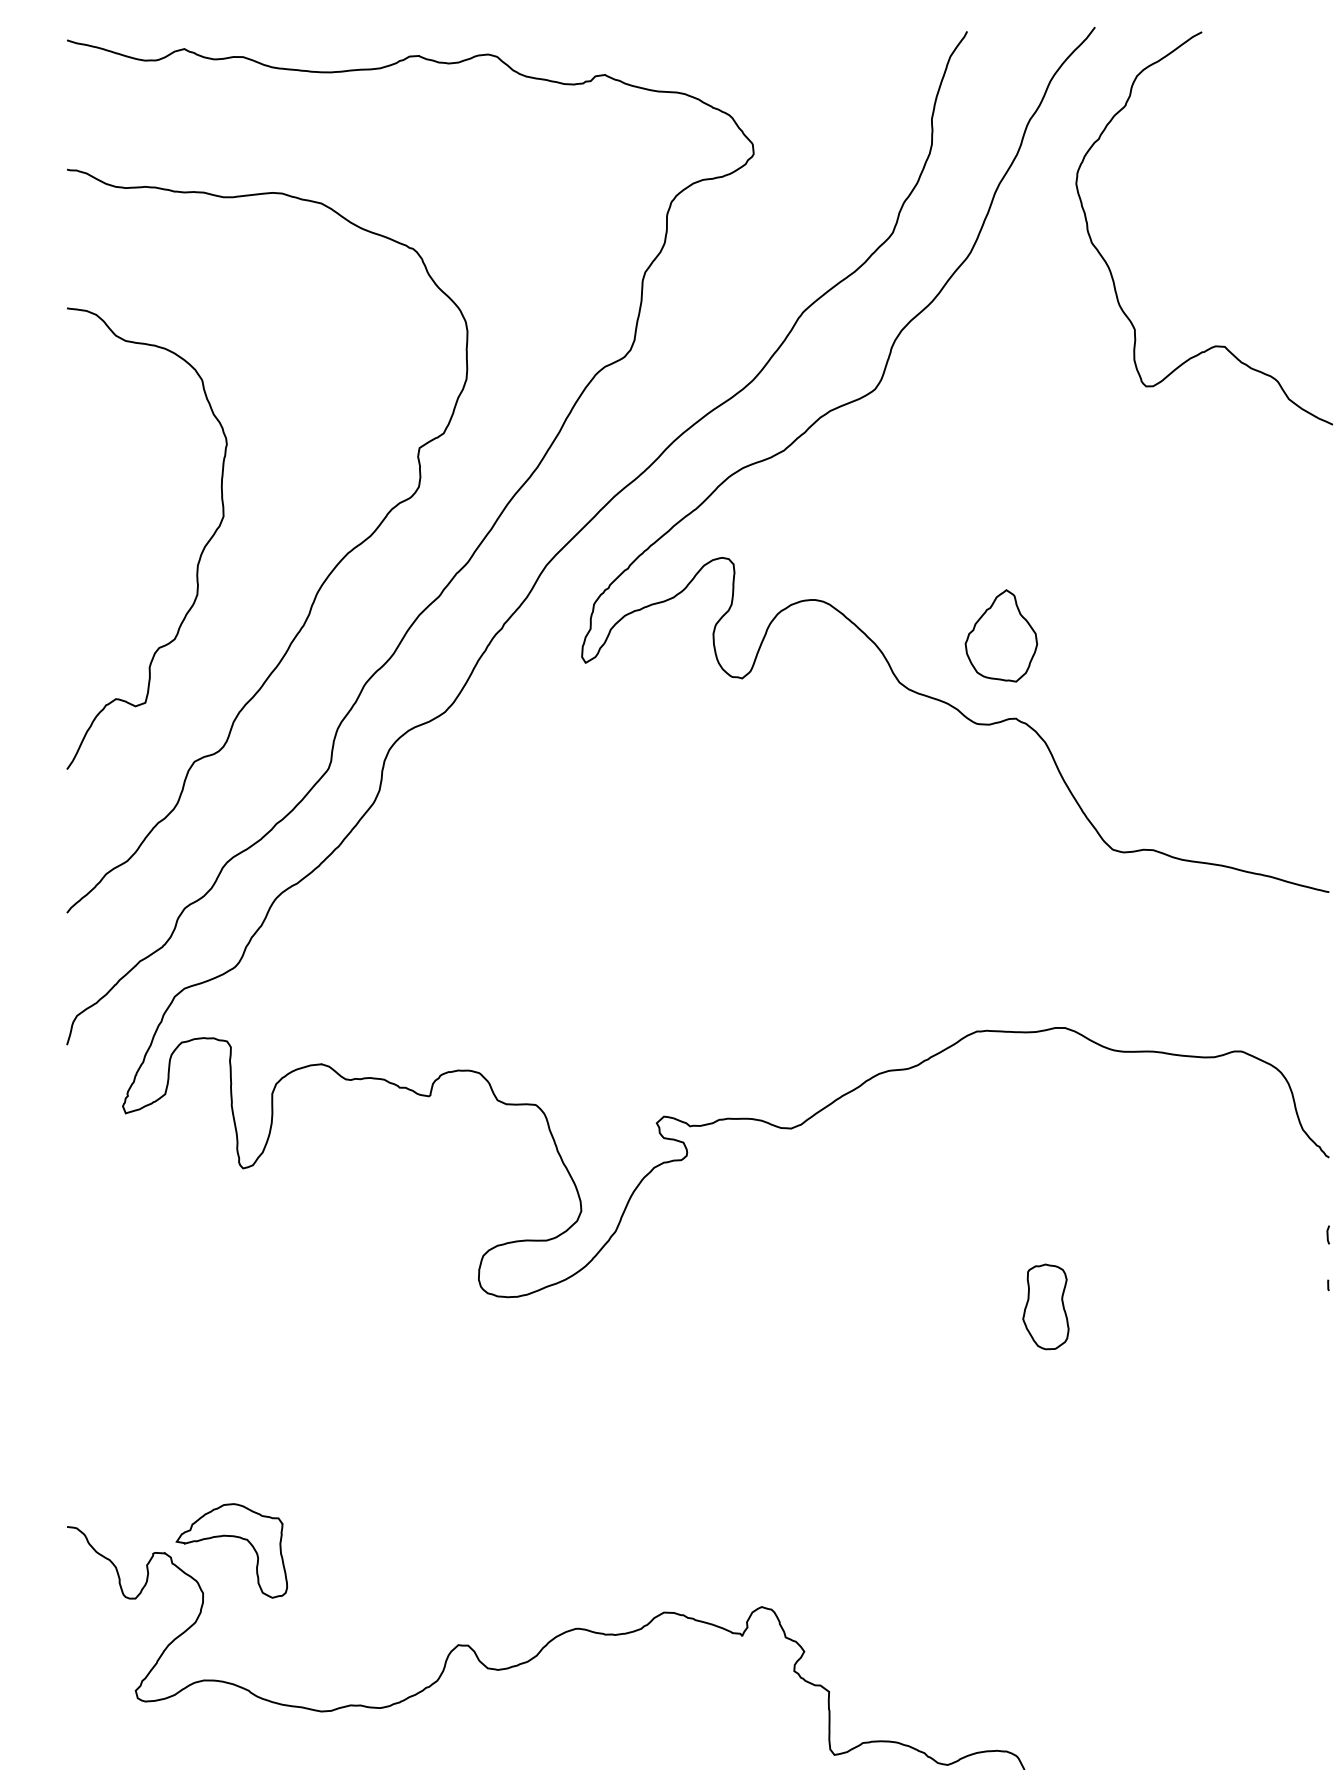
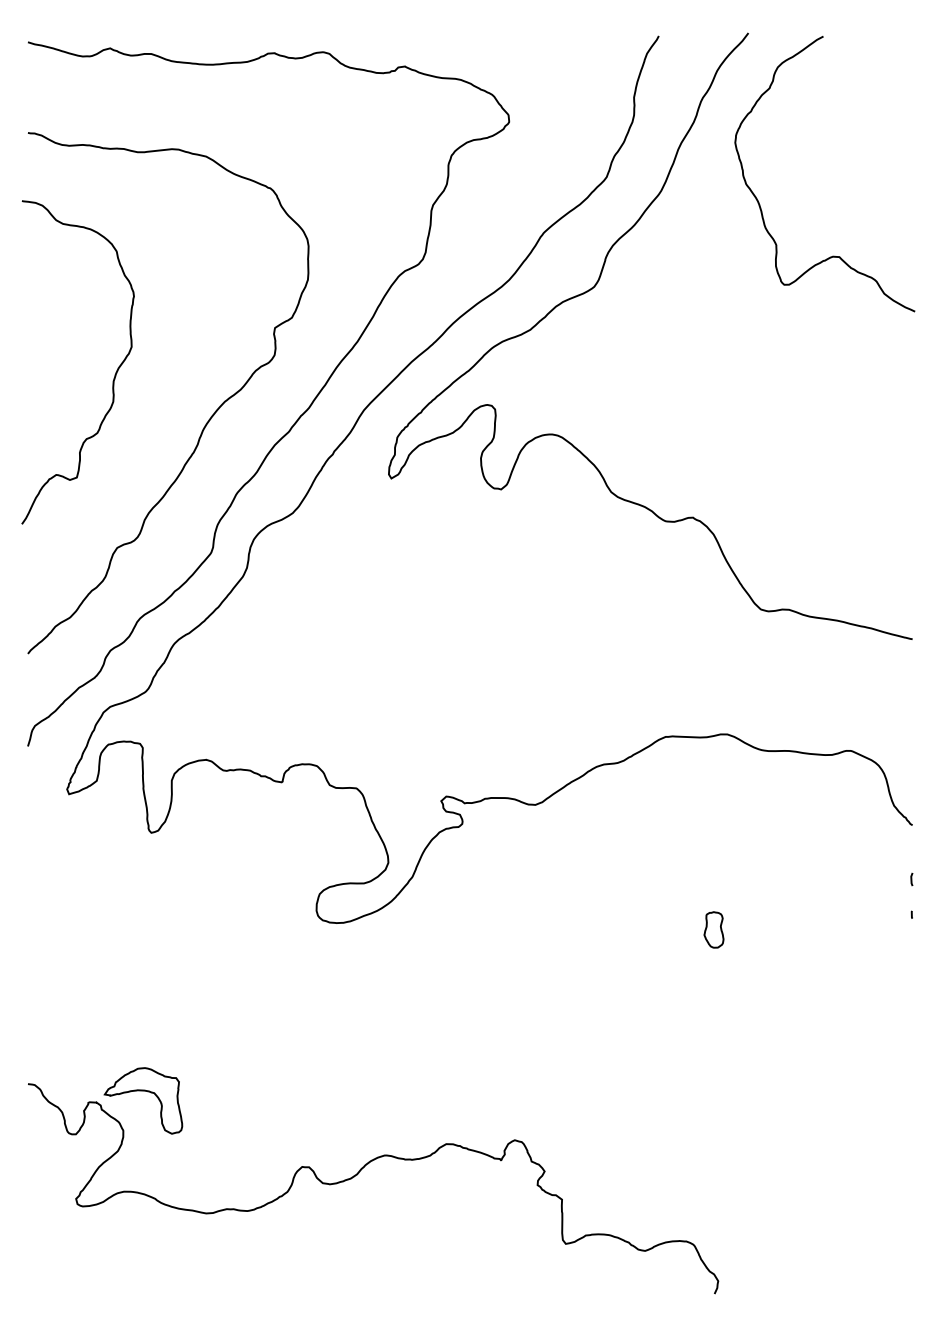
curve: (199, 555) -> (114, 374), moved
part: (1000, 635) -> (682, 459), removed
part: (1045, 1306) -> (713, 929), size x0.6

